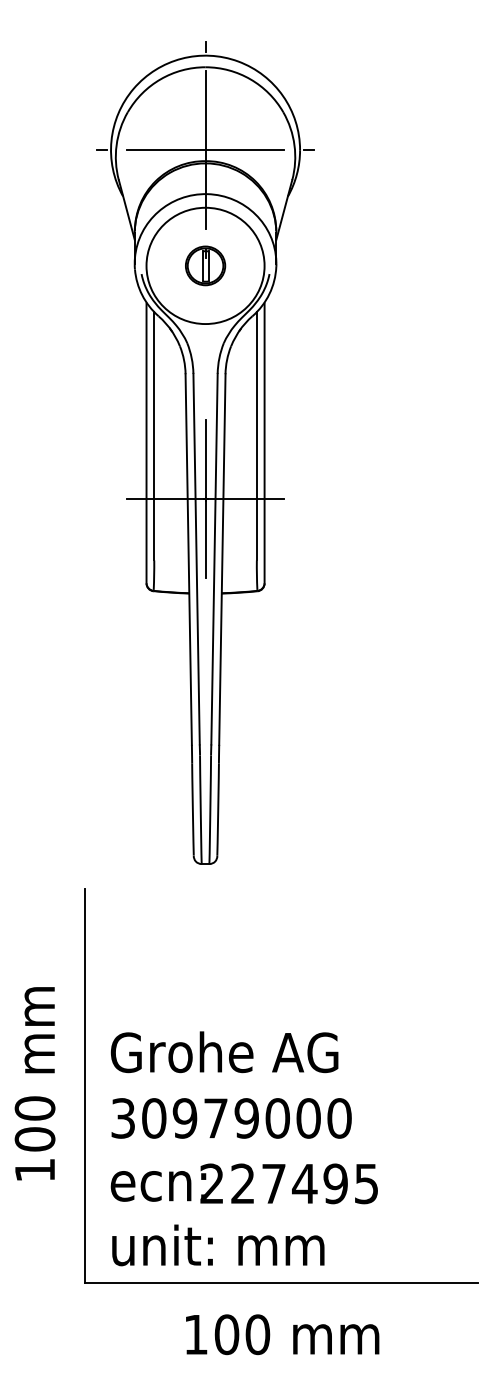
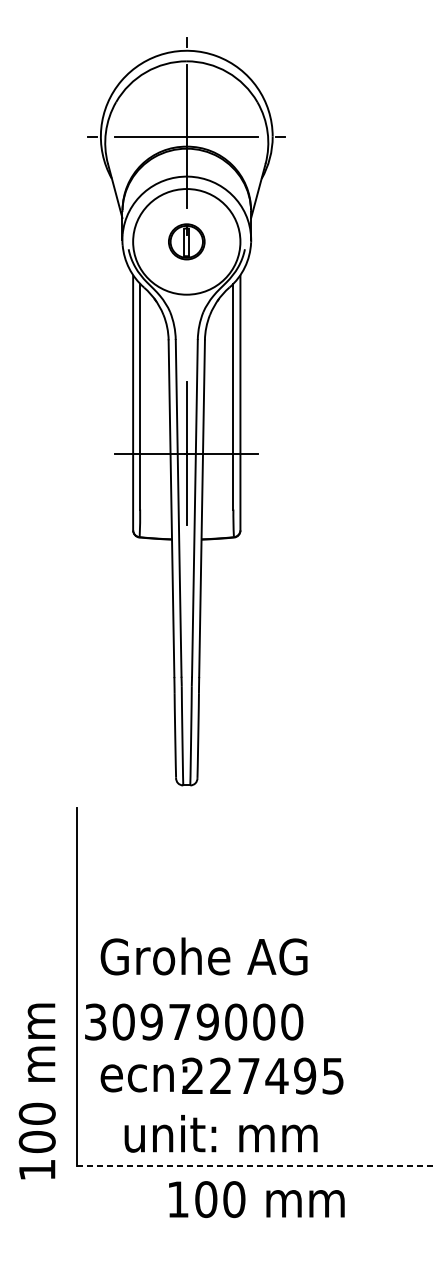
text: (34, 1083) -> (36, 1091), moved
text: (231, 1118) -> (194, 1022), moved
text: (218, 1245) -> (221, 1133), moved
line: (281, 1282) -> (255, 1165), solid -> dashed
text: (282, 1334) -> (256, 1199), moved

